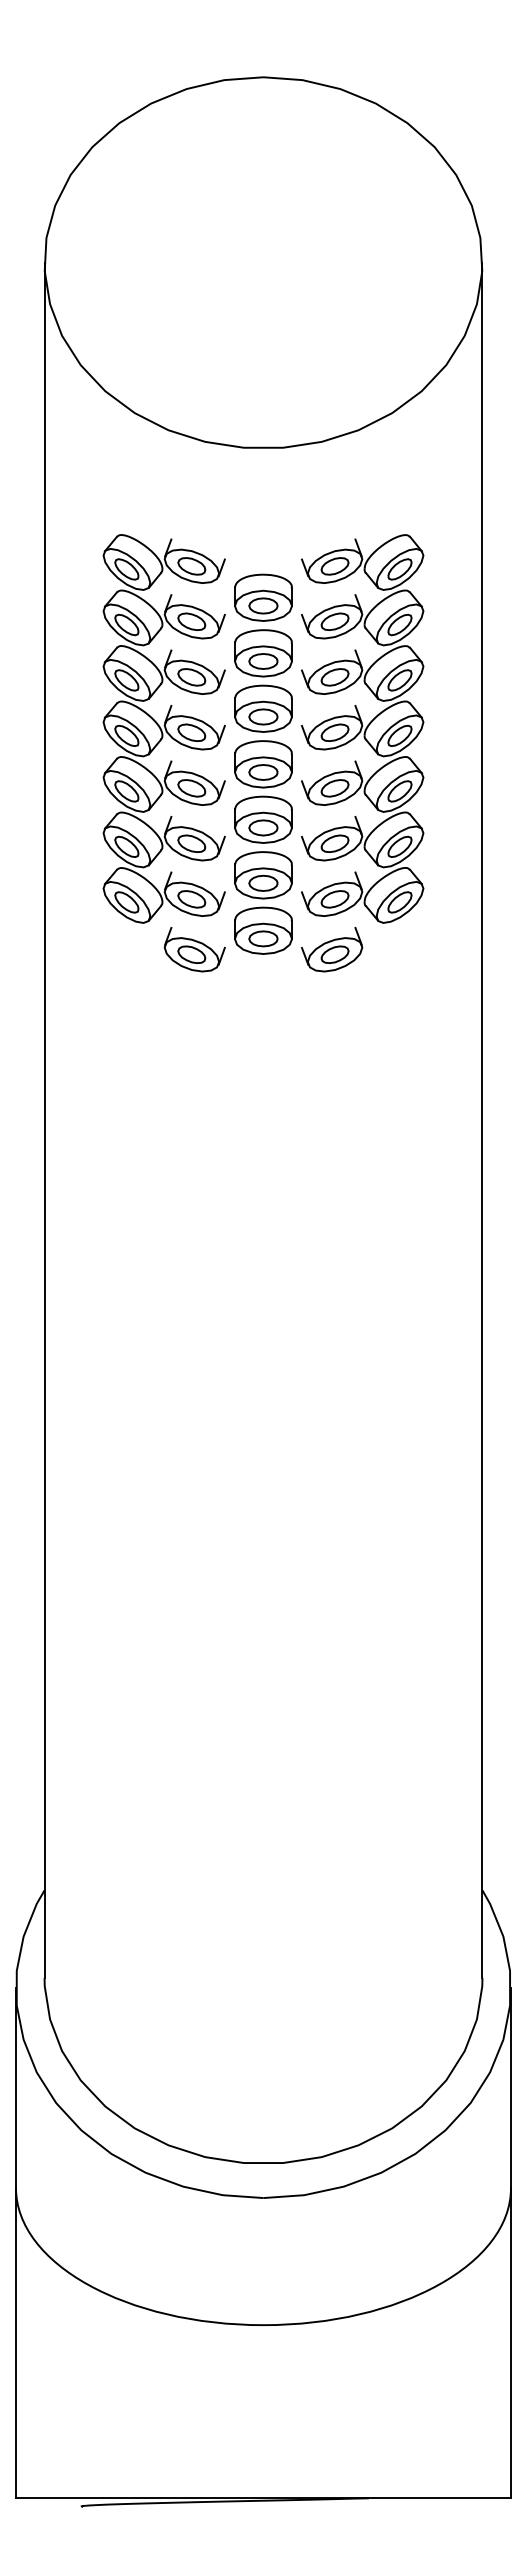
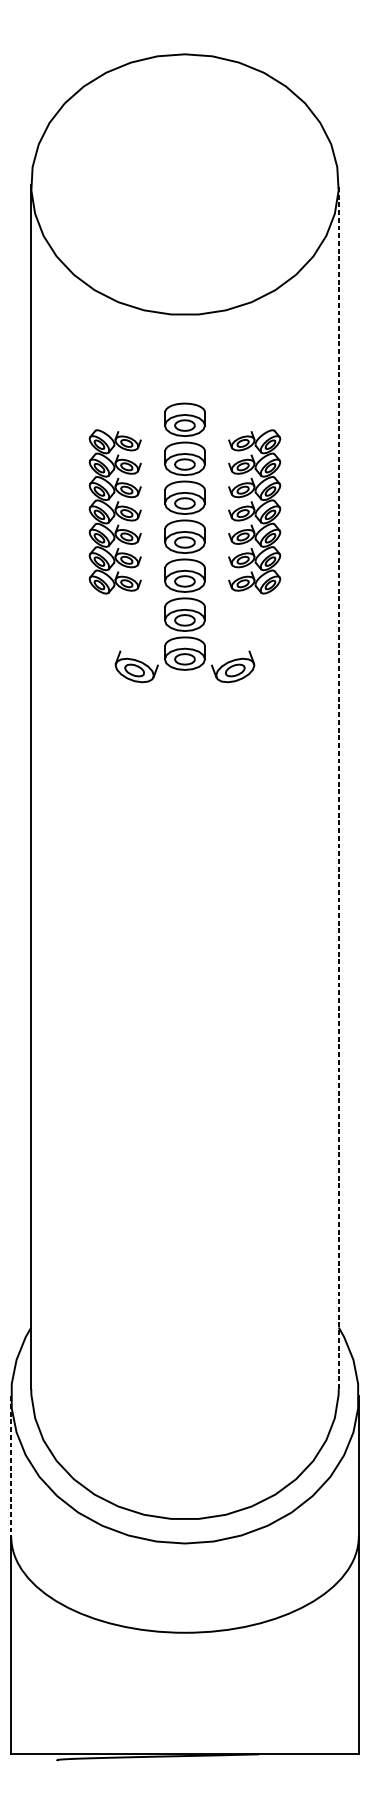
part: (163, 728) -> (114, 511), size x0.6
part: (362, 728) -> (254, 511), size x0.6
line: (482, 1120) -> (338, 786), solid -> dashed
line: (16, 2088) -> (11, 1466), solid -> dashed

